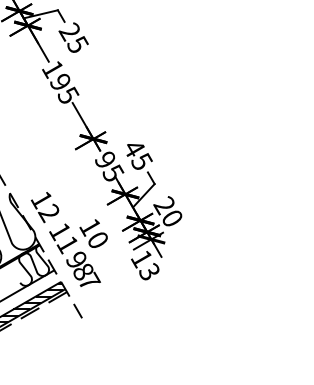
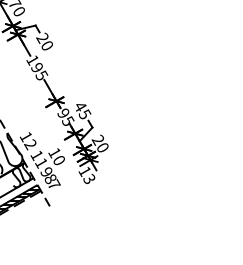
text: (78, 44) -> (47, 45), 25 -> 20

